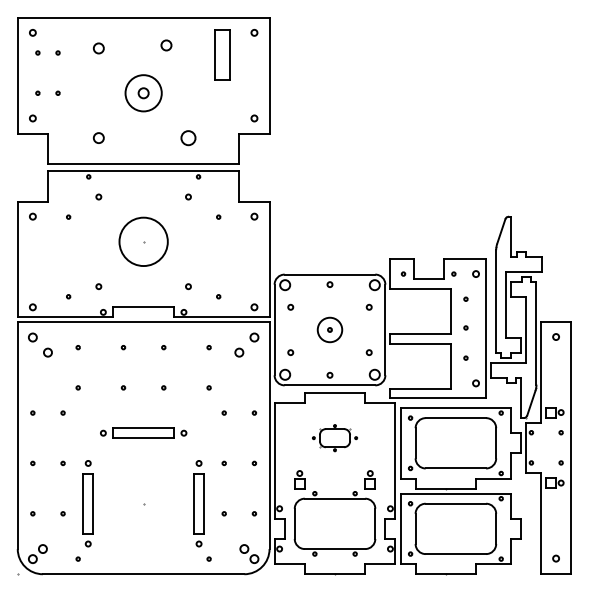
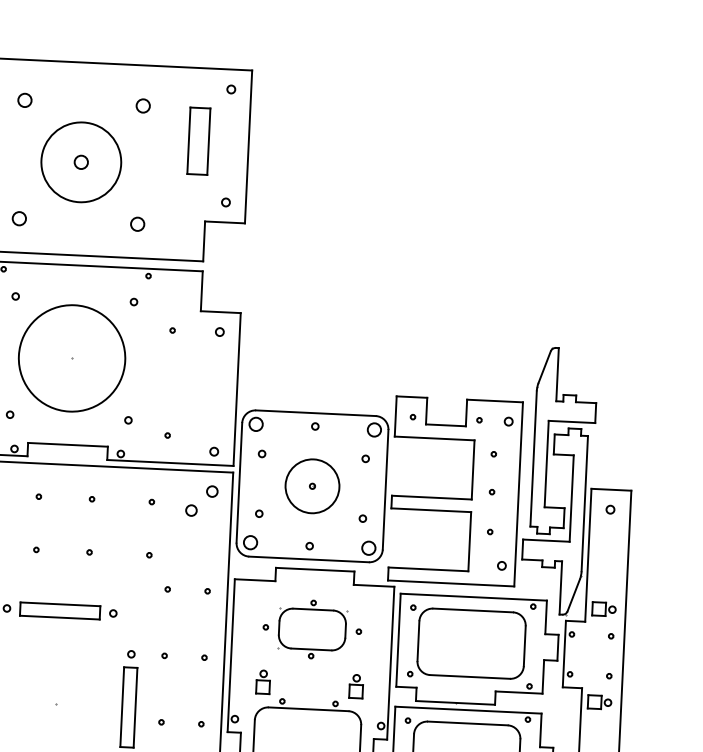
circle: (166, 45) -> (143, 106), moved
part: (222, 54) -> (198, 140), moved
circle: (143, 93) -> (81, 162), size x1.67
circle: (188, 137) -> (137, 223), size x0.71
circle: (143, 241) -> (71, 357), size x1.67
circle: (329, 329) -> (311, 485), size x1.67
part: (334, 437) -> (311, 628), size x1.67

